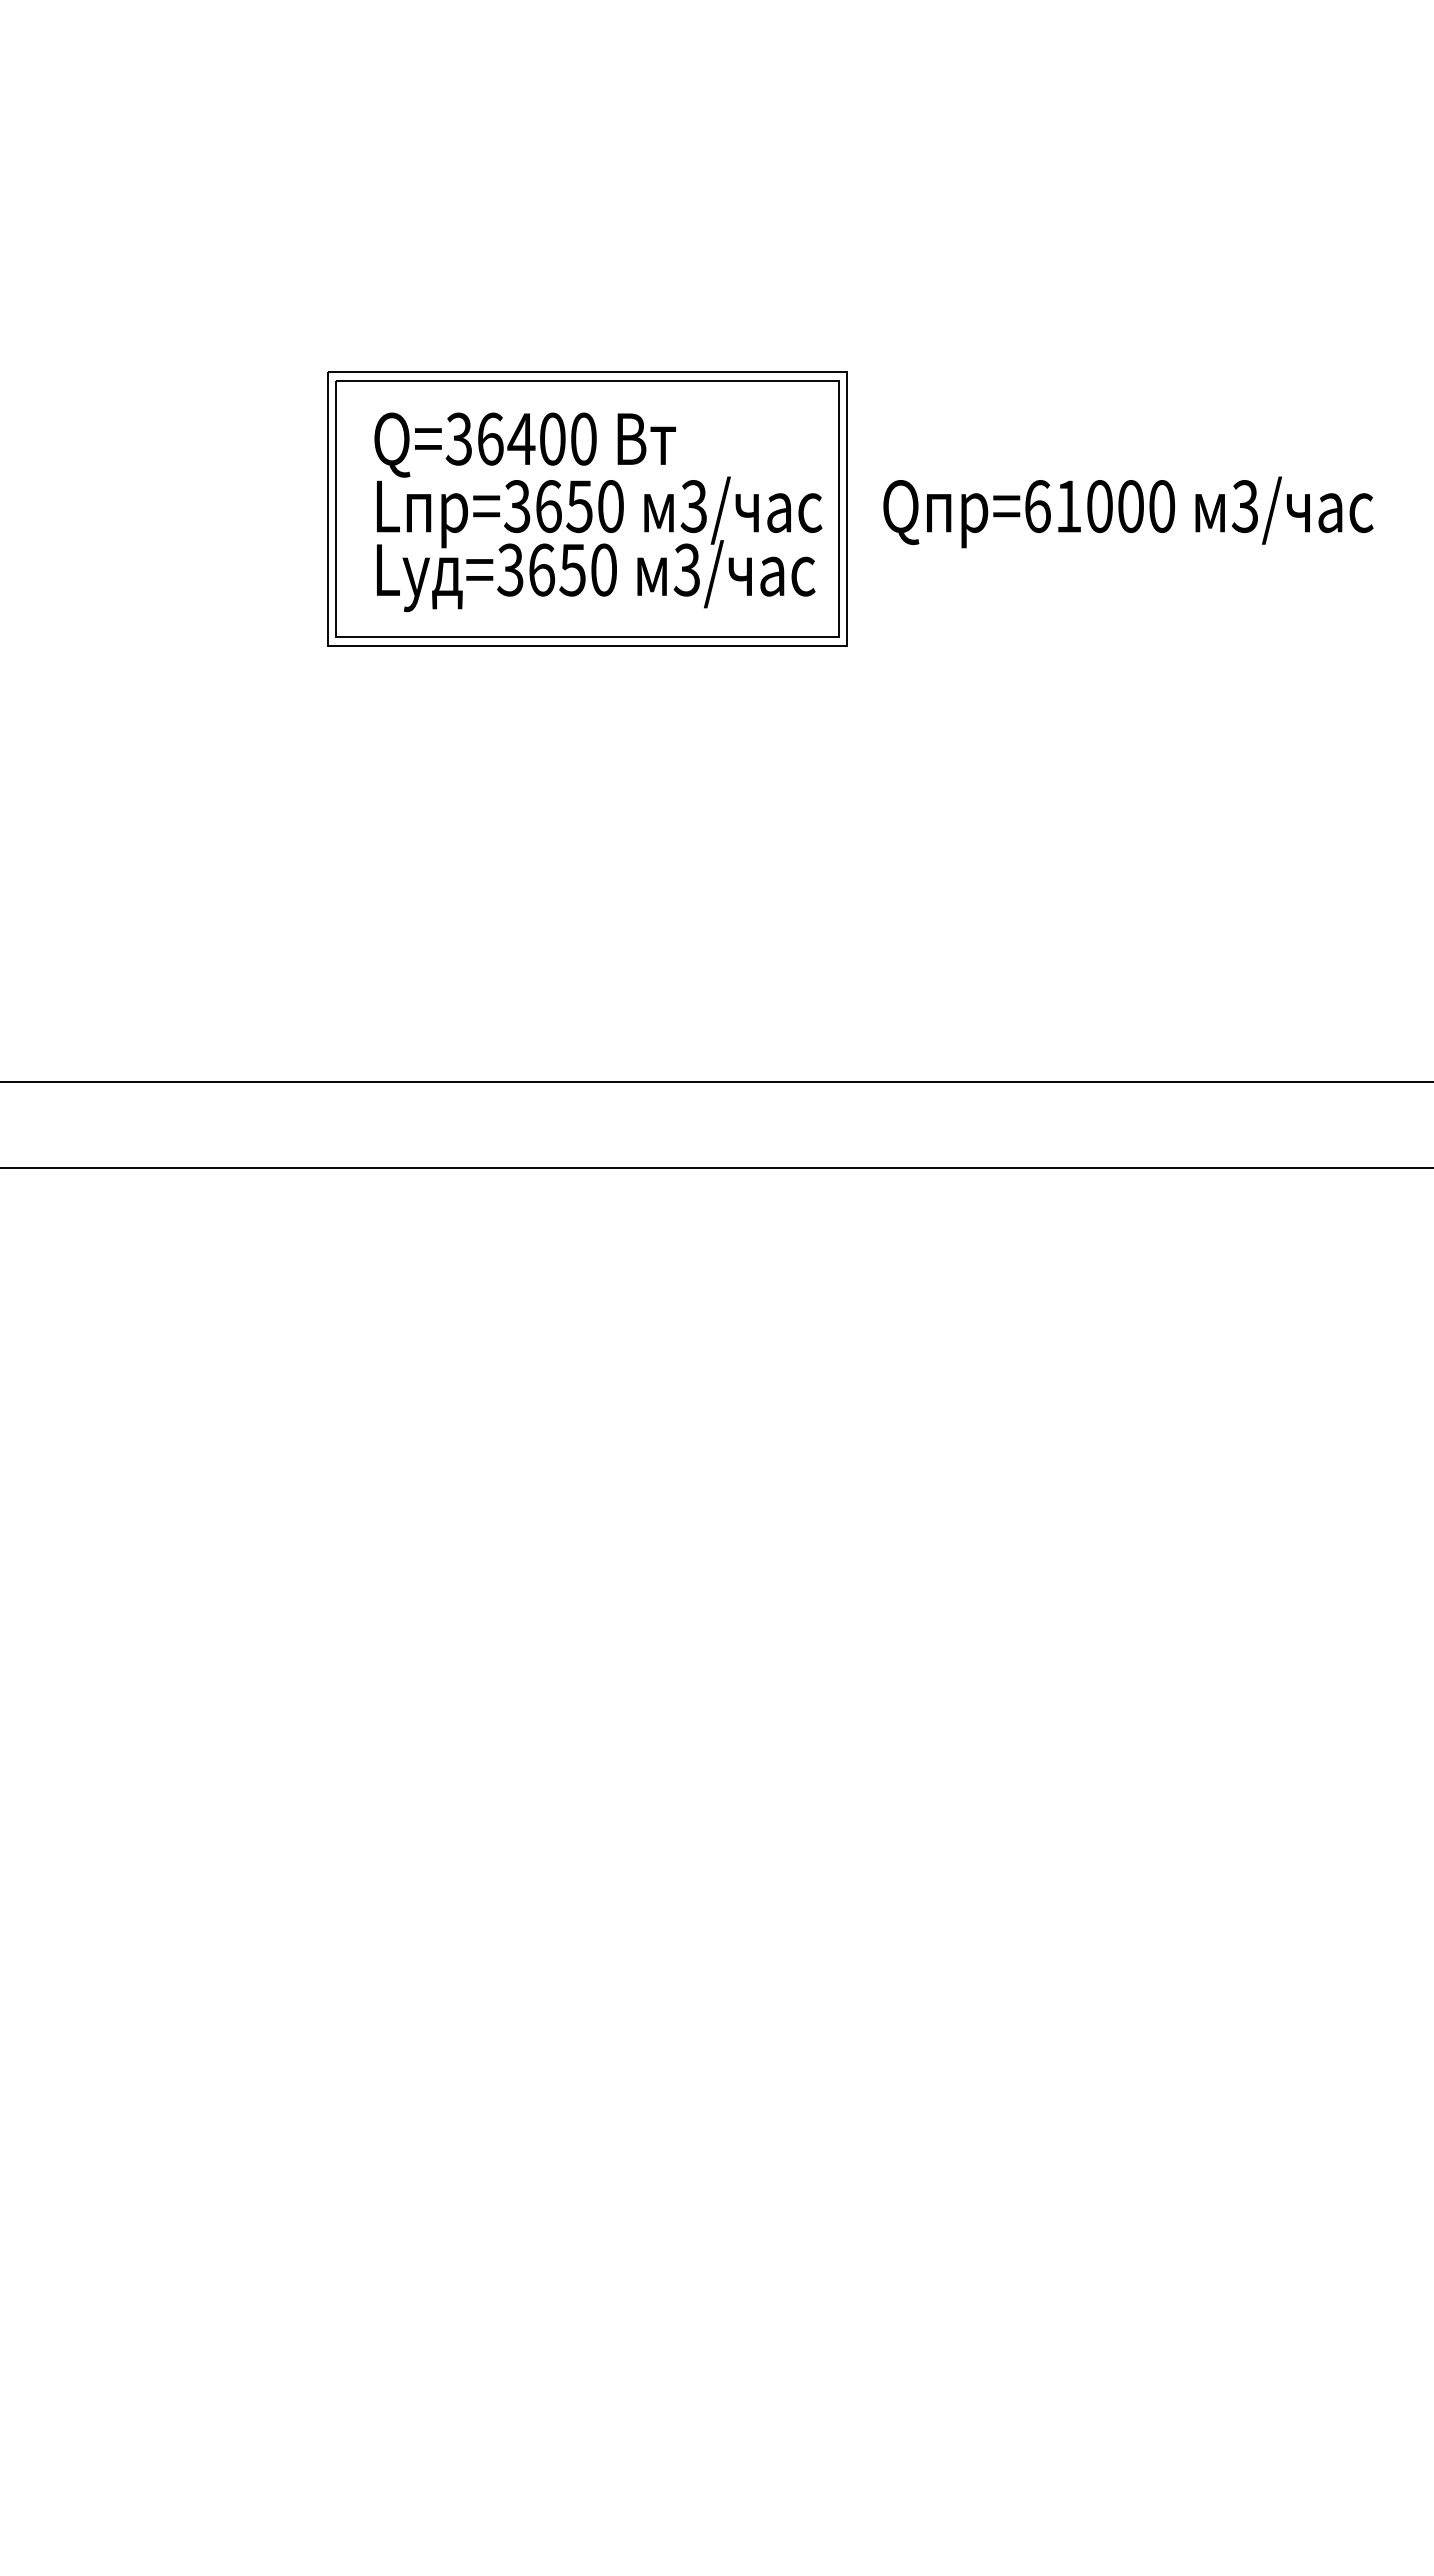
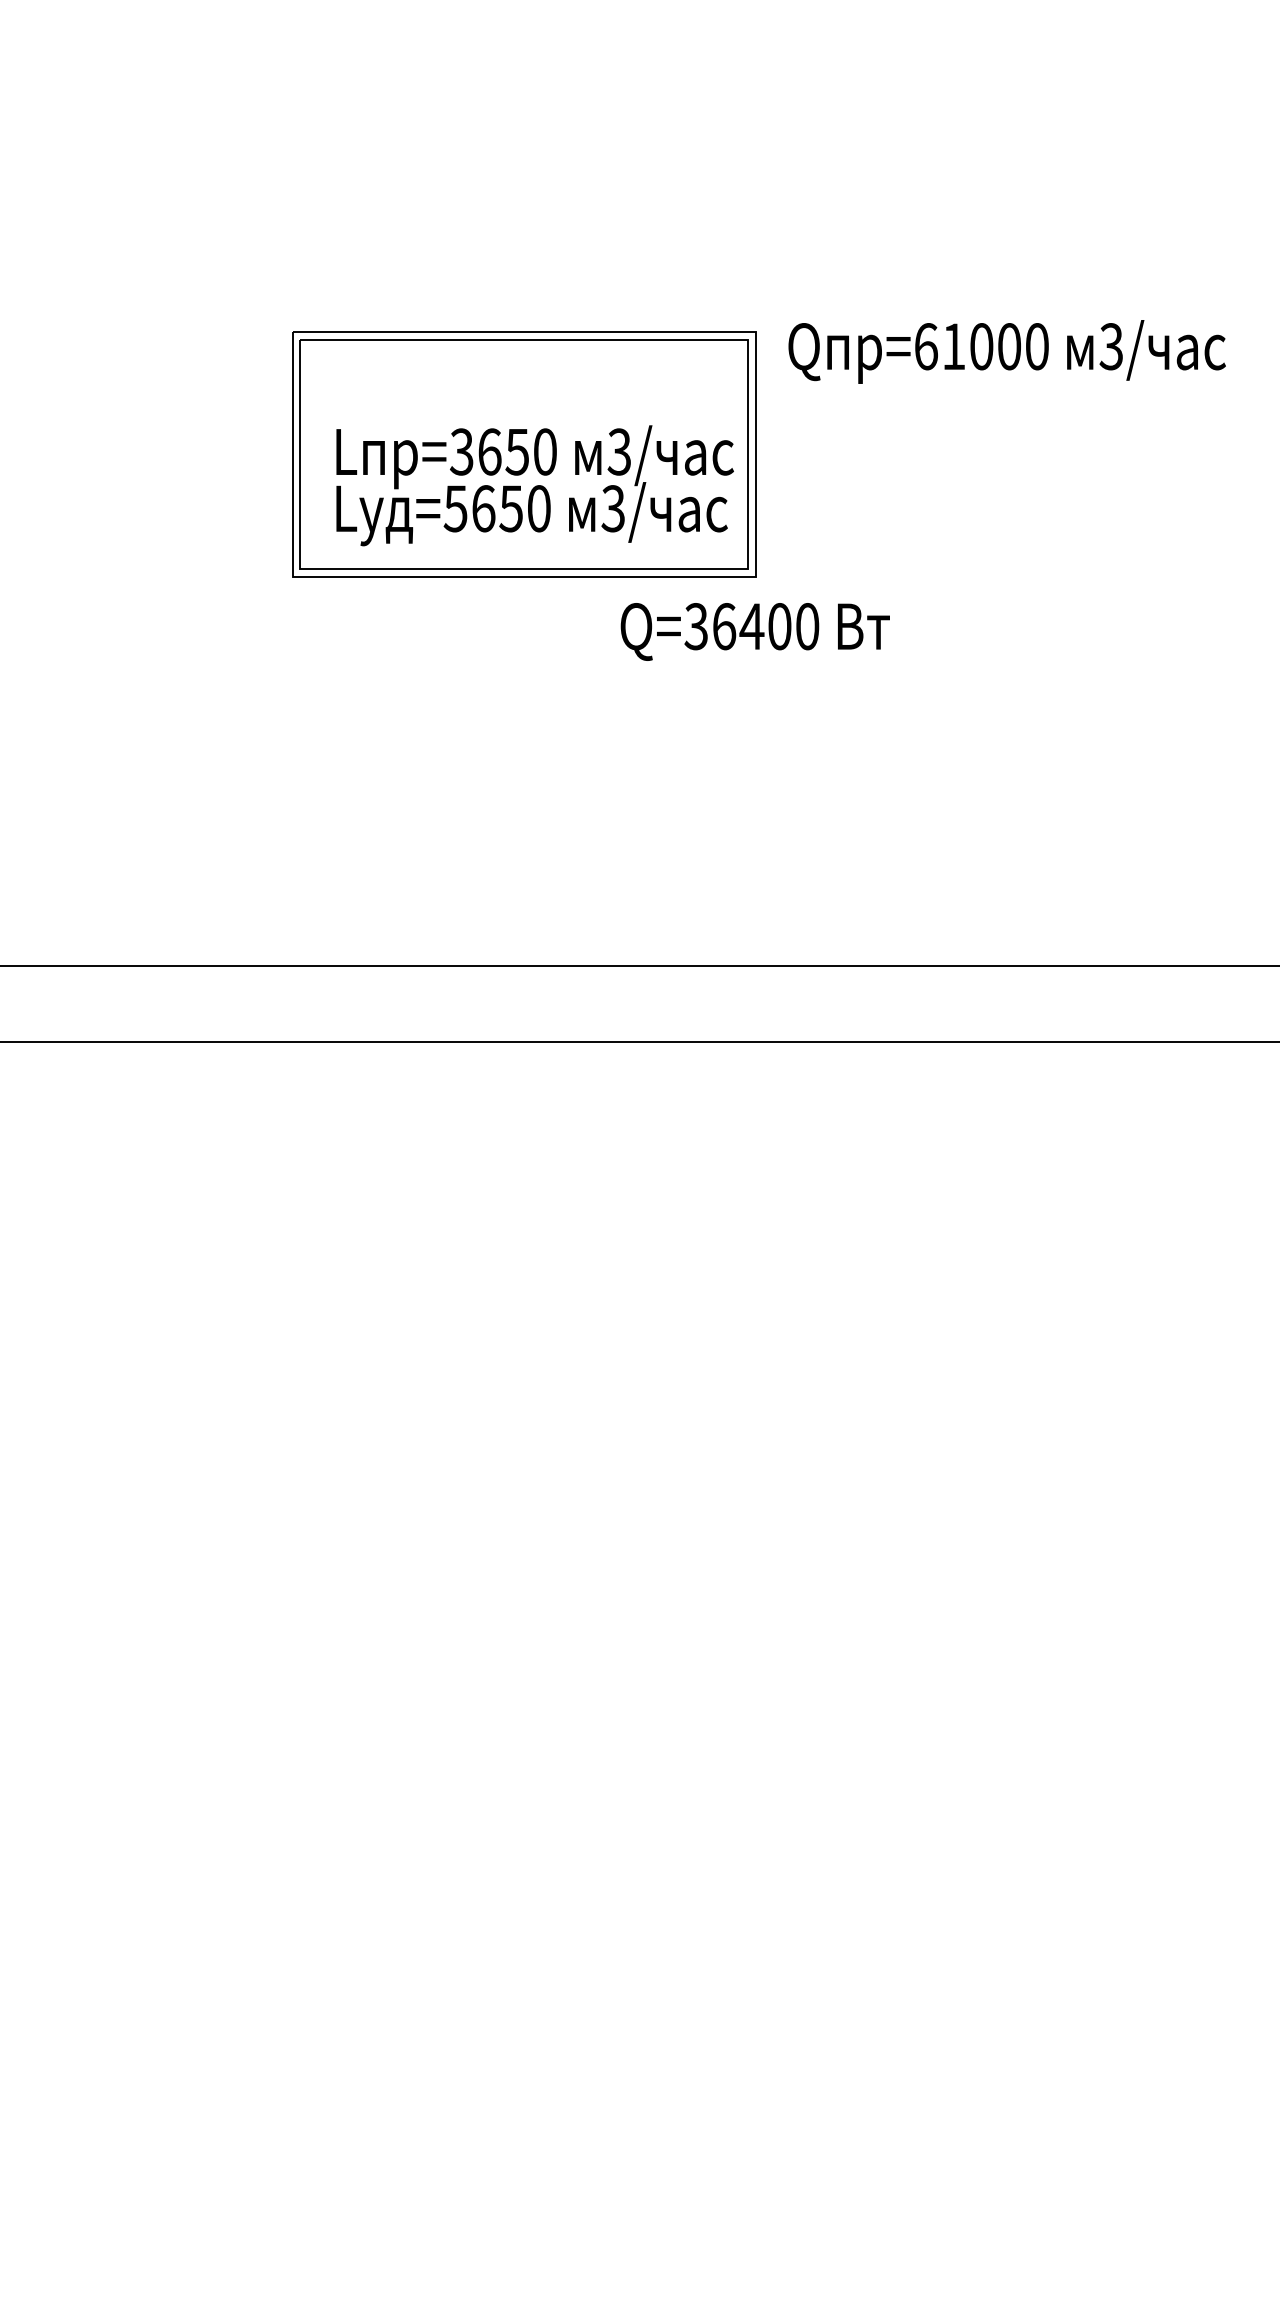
text: (524, 444) -> (754, 631), moved
text: (1128, 512) -> (1007, 352), moved
text: (510, 569) -> (455, 508), =3650 -> =5650

